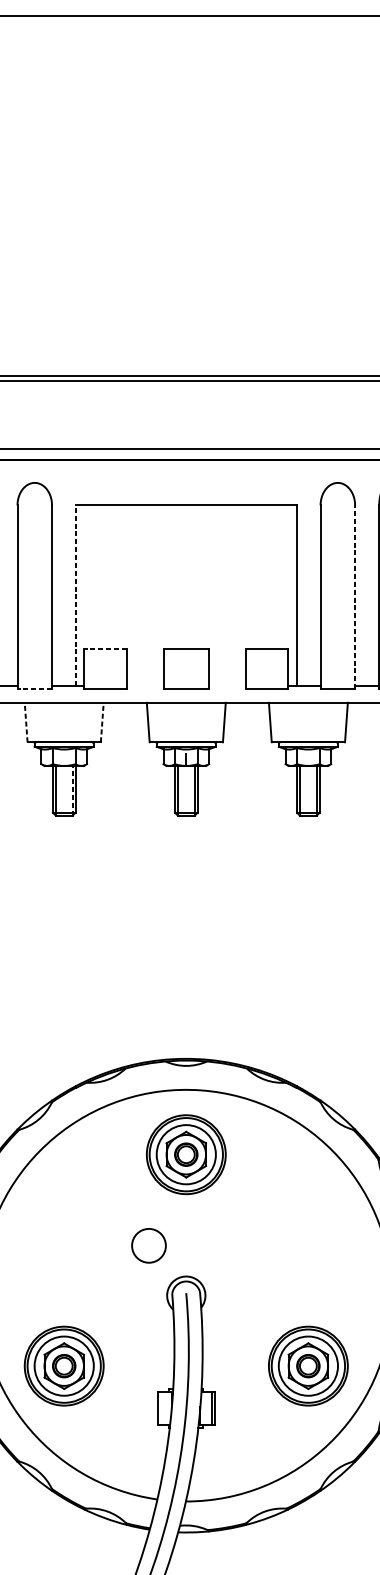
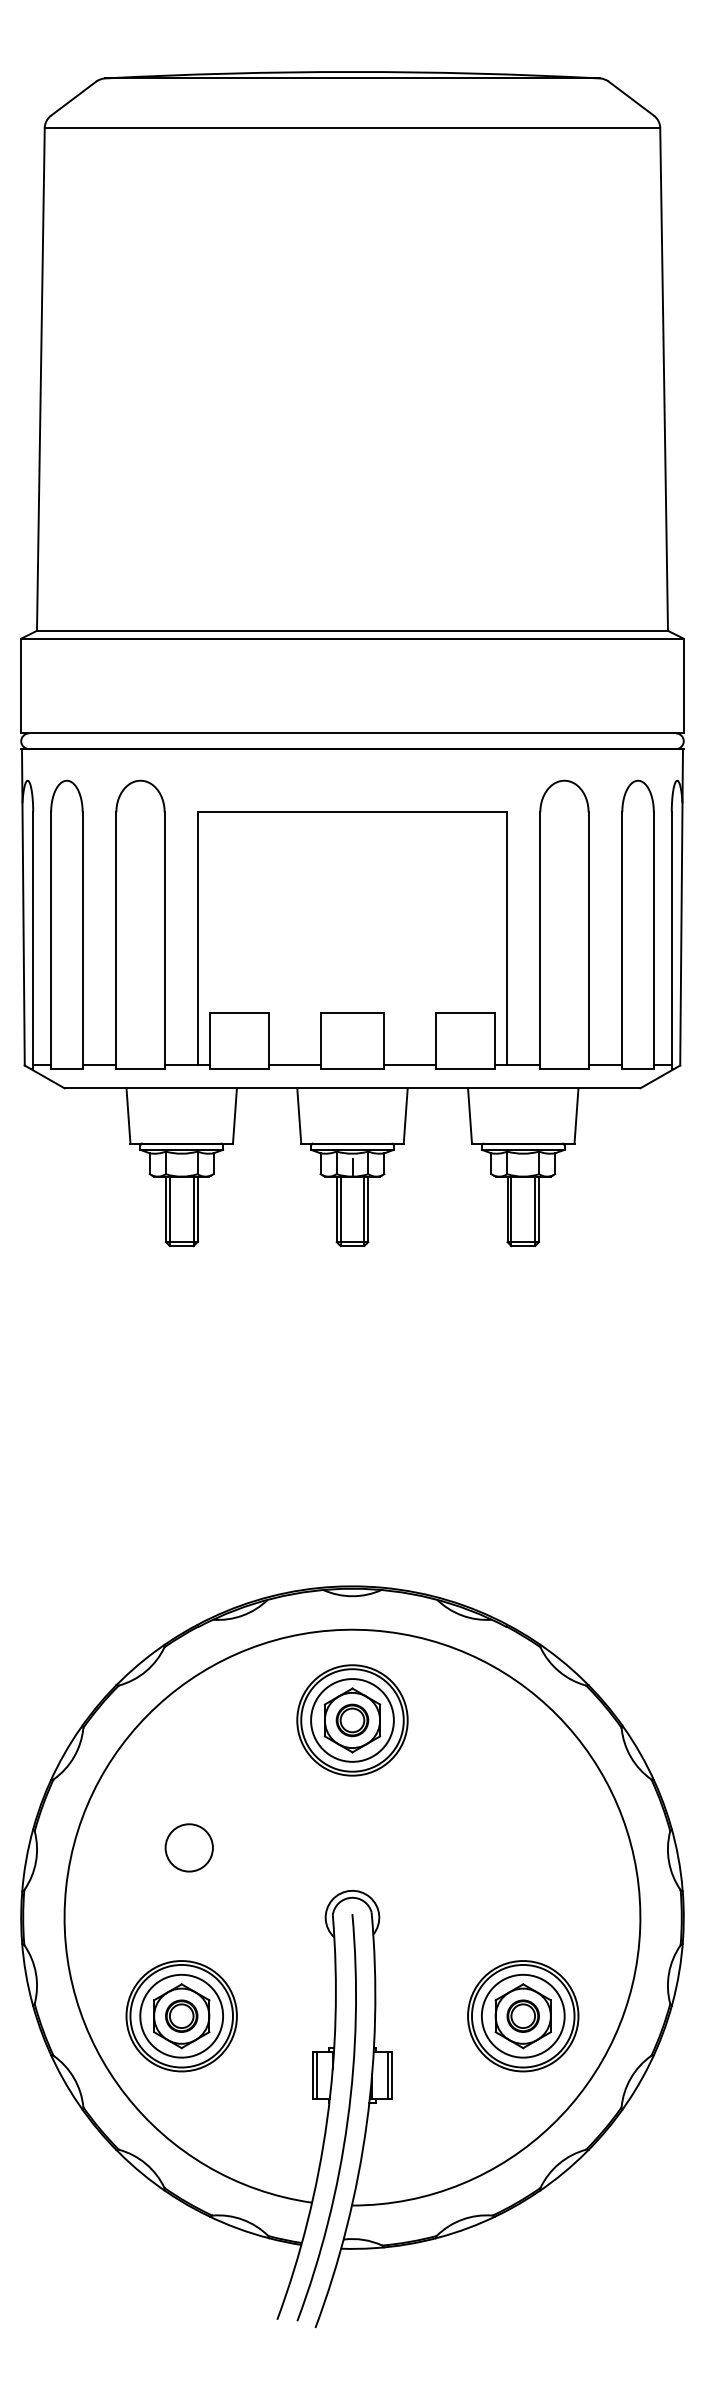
line: (75, 594) -> (197, 937), dashed -> solid
line: (355, 597) -> (588, 940), dashed -> solid
line: (105, 649) -> (239, 1013), dashed -> solid
line: (144, 685) -> (294, 1064), added
line: (227, 685) -> (409, 1064), added
line: (34, 689) -> (140, 1069), dashed -> solid
line: (26, 722) -> (128, 1115), dashed -> solid
line: (101, 722) -> (234, 1115), dashed -> solid
line: (72, 790) -> (193, 1211), dashed -> solid
circle: (148, 1245) -> (188, 1847), moved
line: (161, 1408) -> (317, 2075), added

